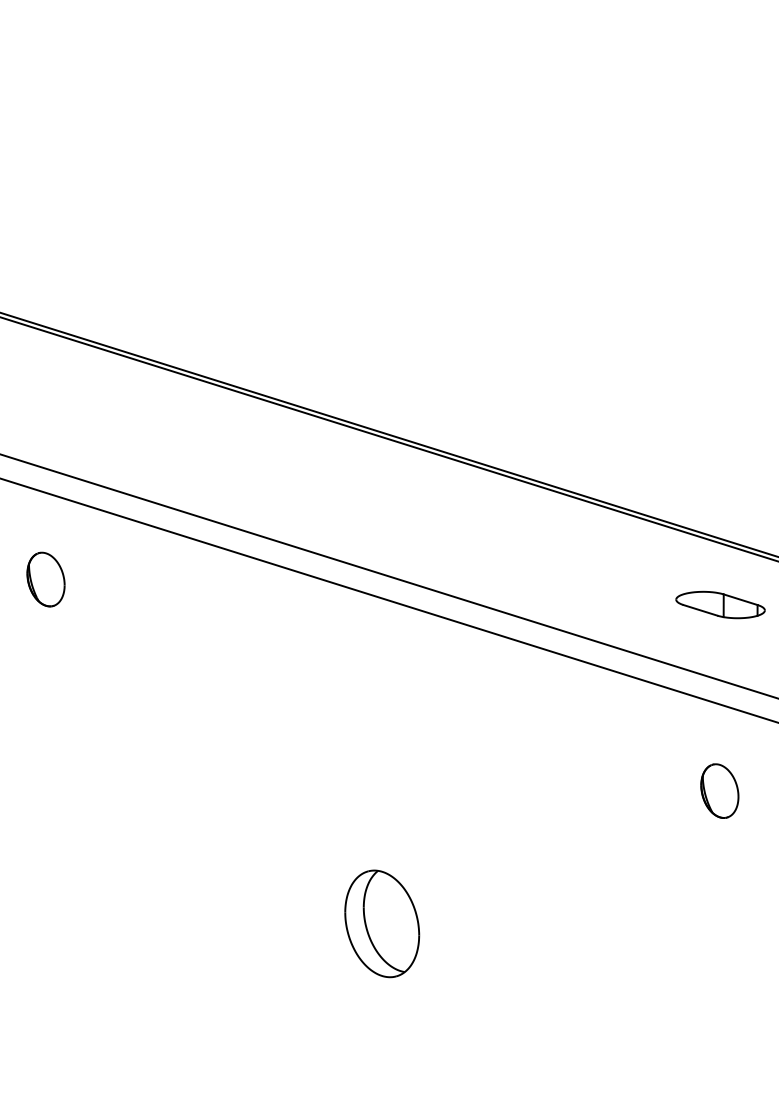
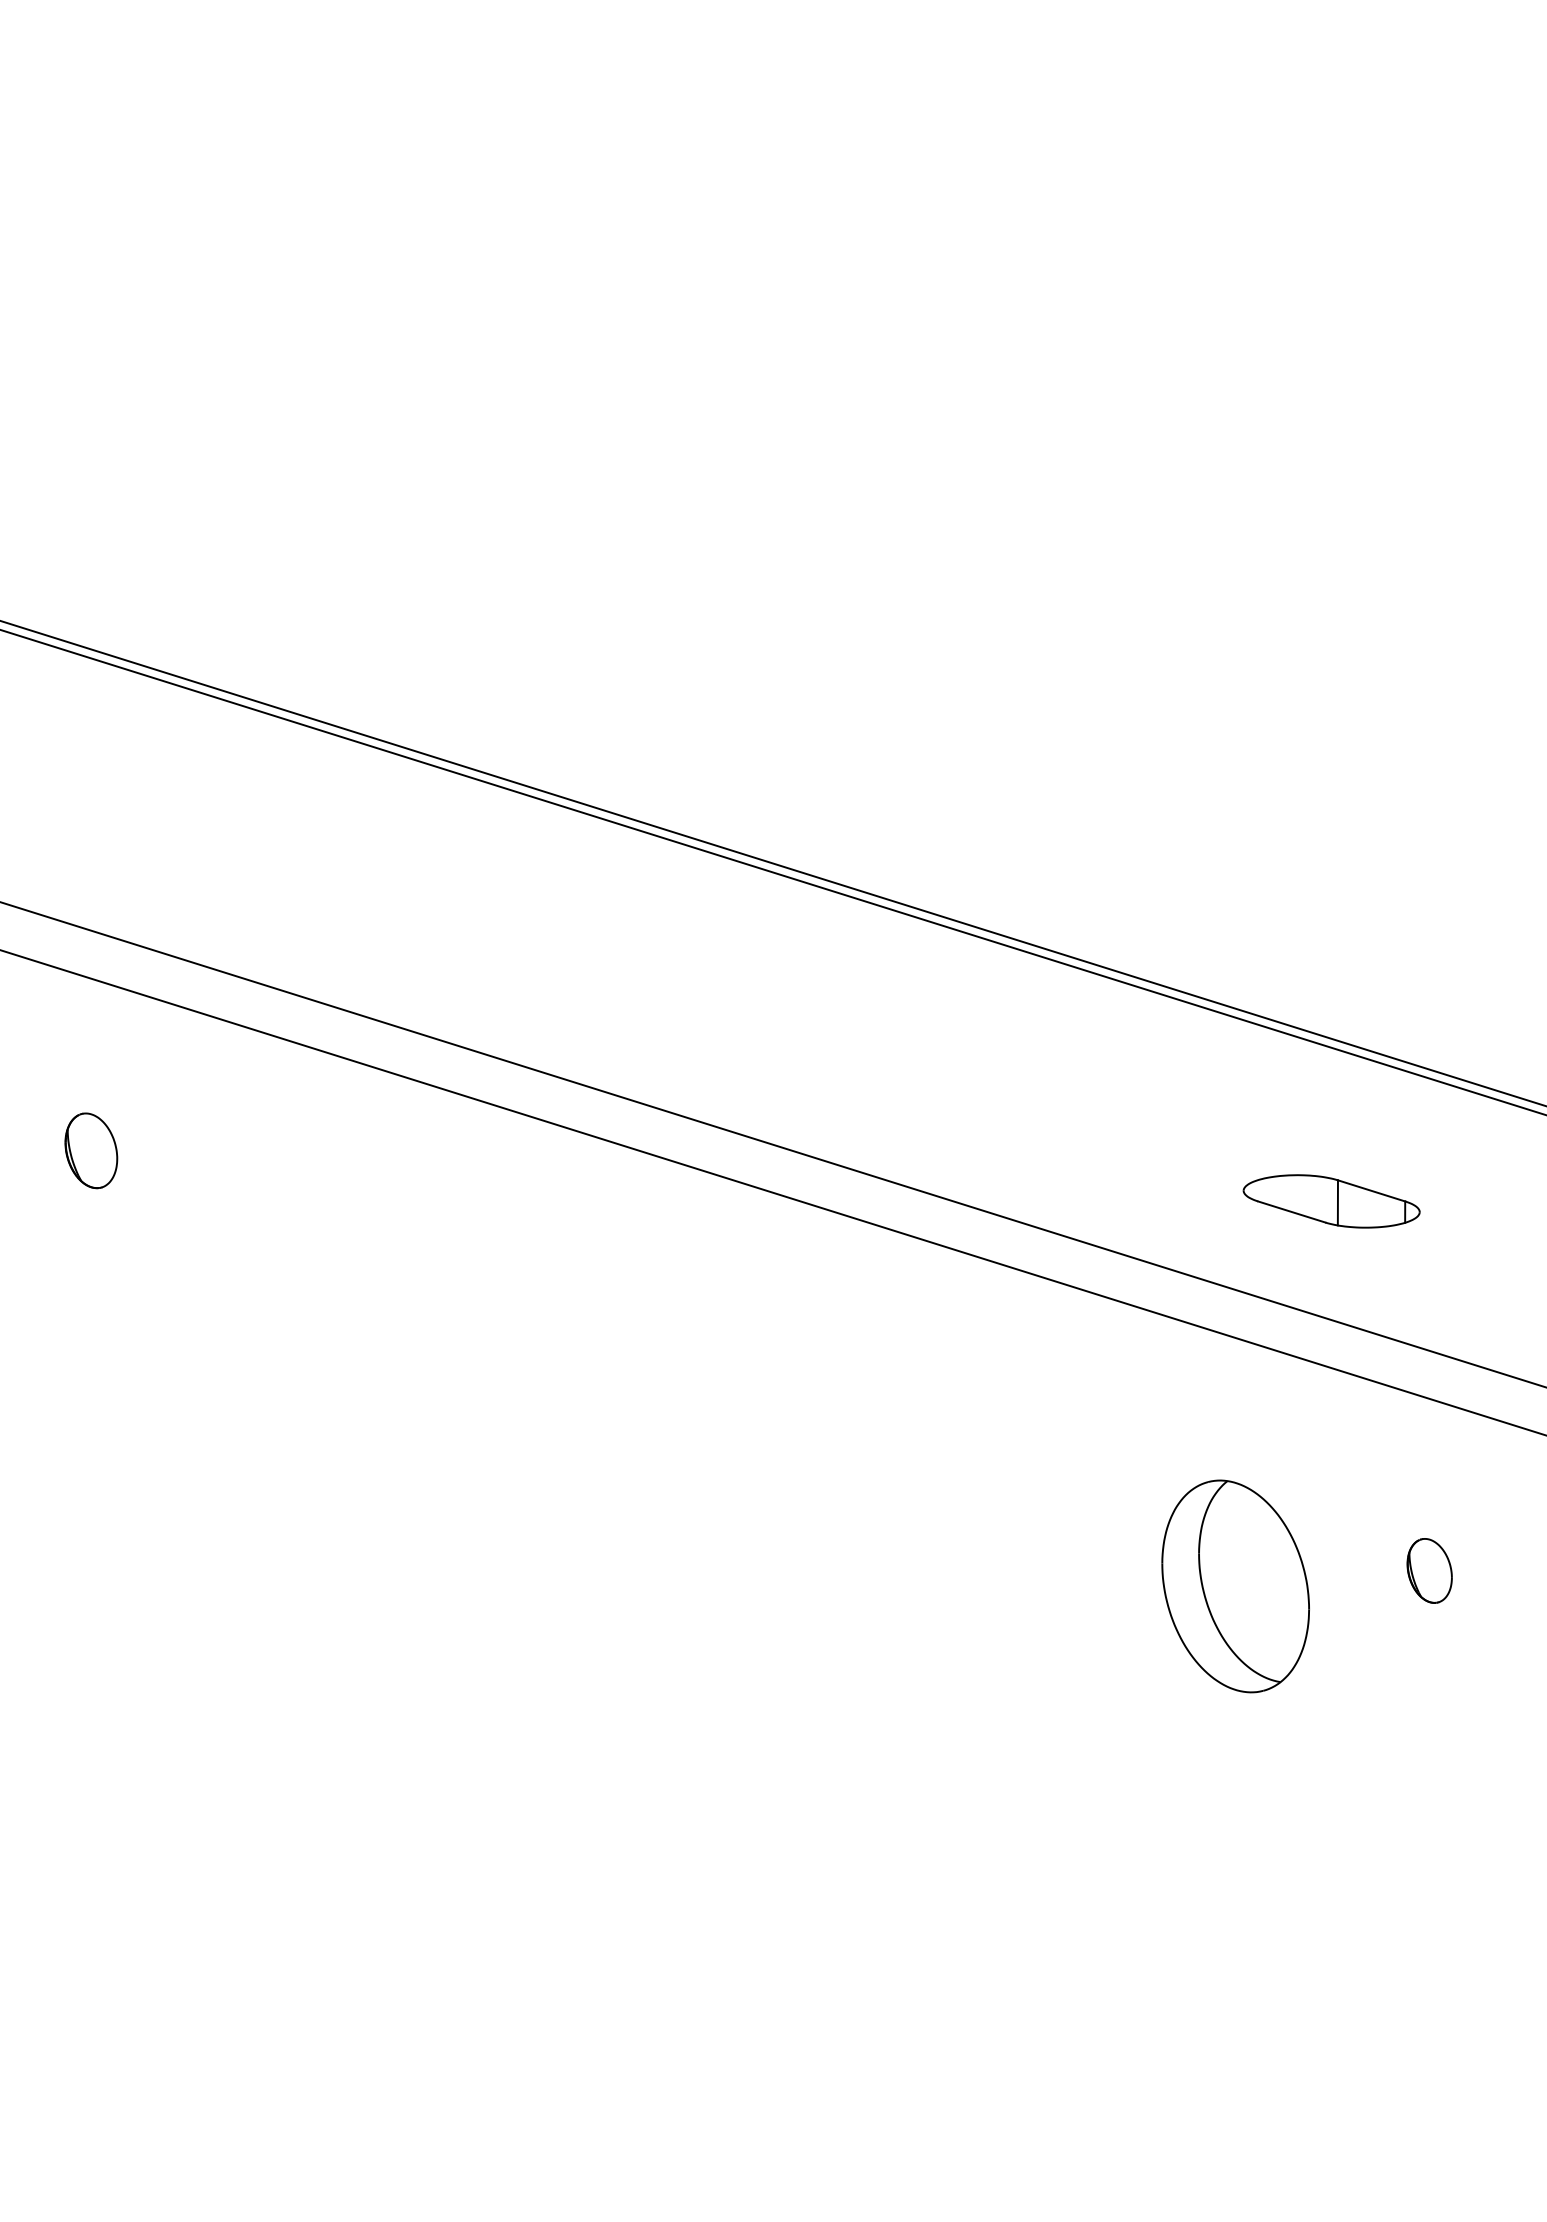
part: (45, 579) -> (90, 1150), size x0.7
part: (720, 604) -> (1331, 1200), moved
part: (719, 790) -> (1428, 1569), size x0.6
part: (382, 923) -> (1236, 1585), moved

